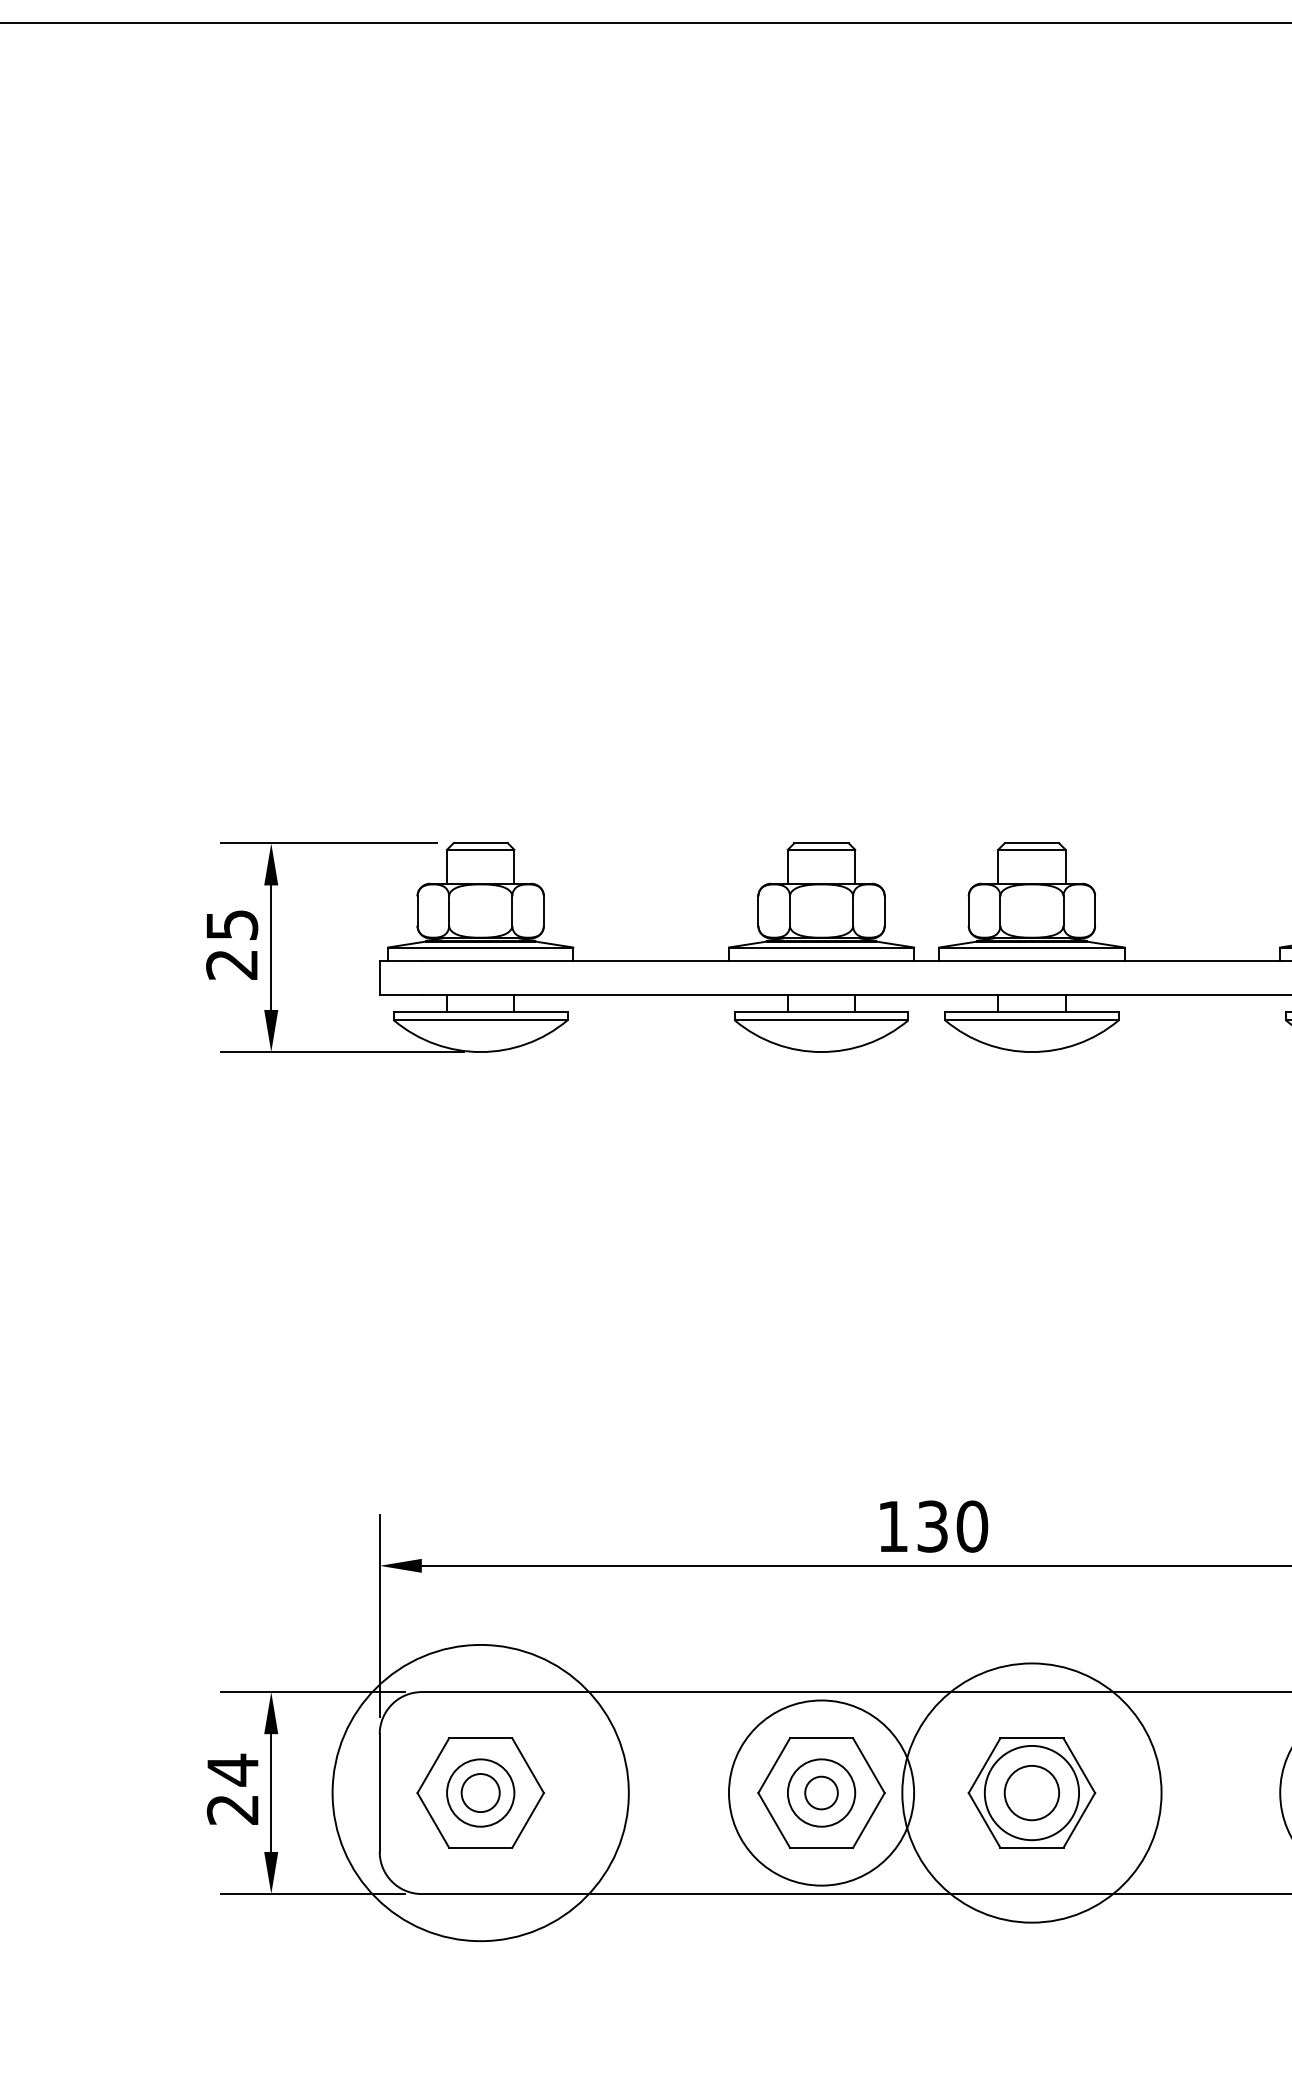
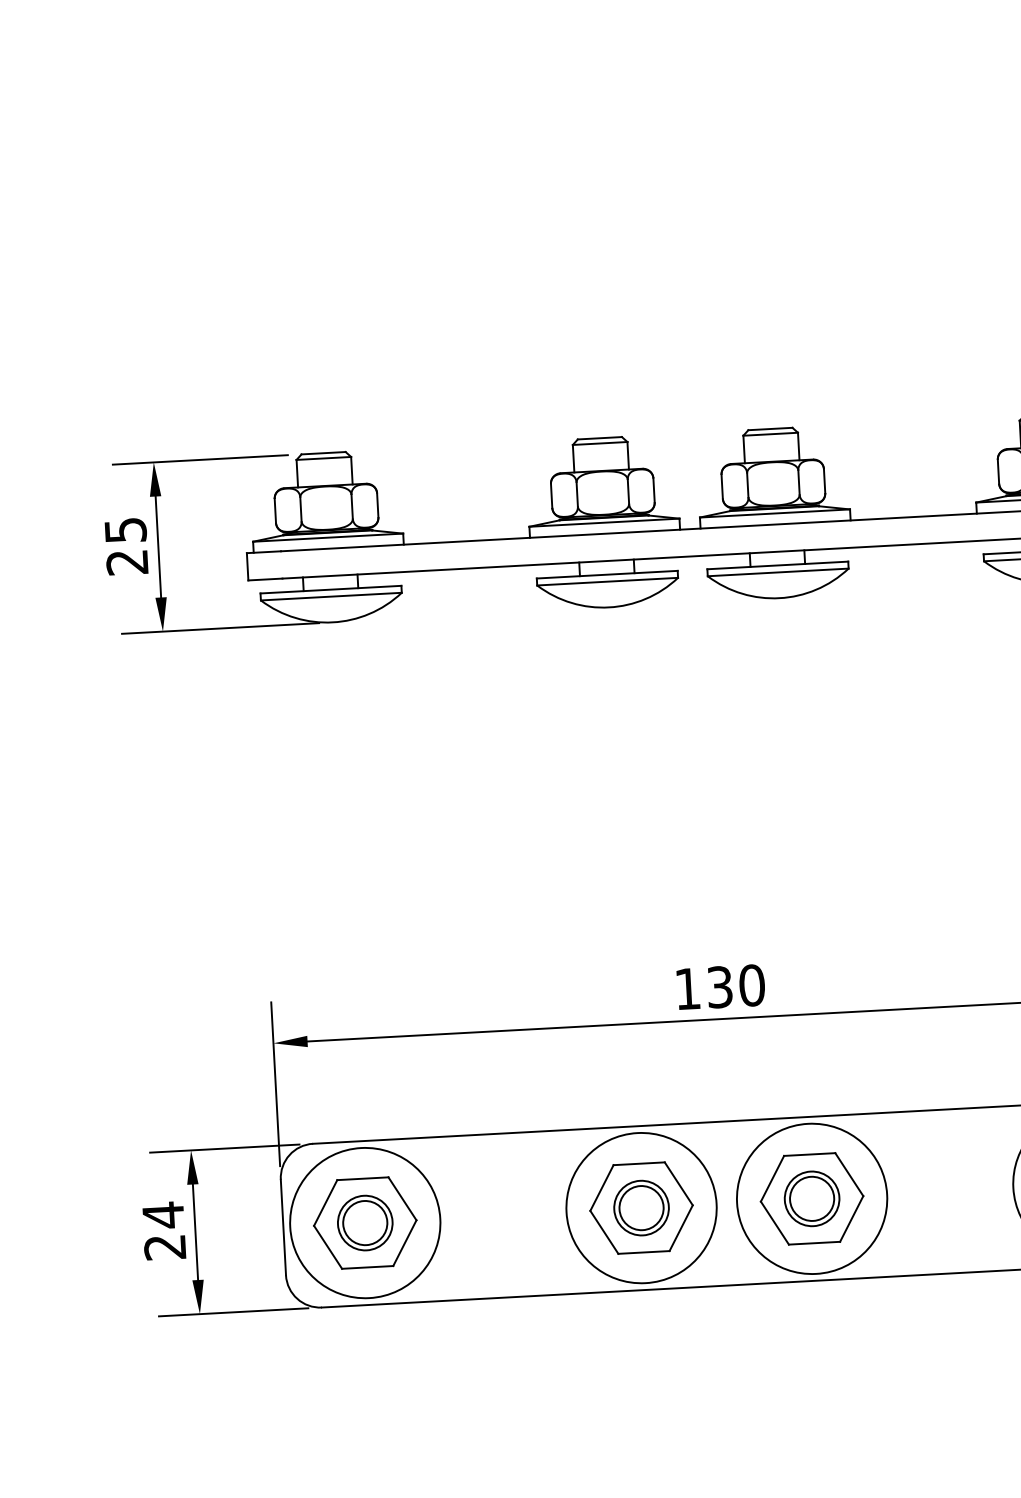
circle: (480, 1792) -> (365, 1222), size x0.62
circle: (480, 1792) -> (365, 1222), size x1.43
circle: (821, 1792) -> (641, 1207), size x1.67
circle: (1031, 1792) -> (811, 1198), size x0.71
circle: (1031, 1792) -> (811, 1198), size x0.71

